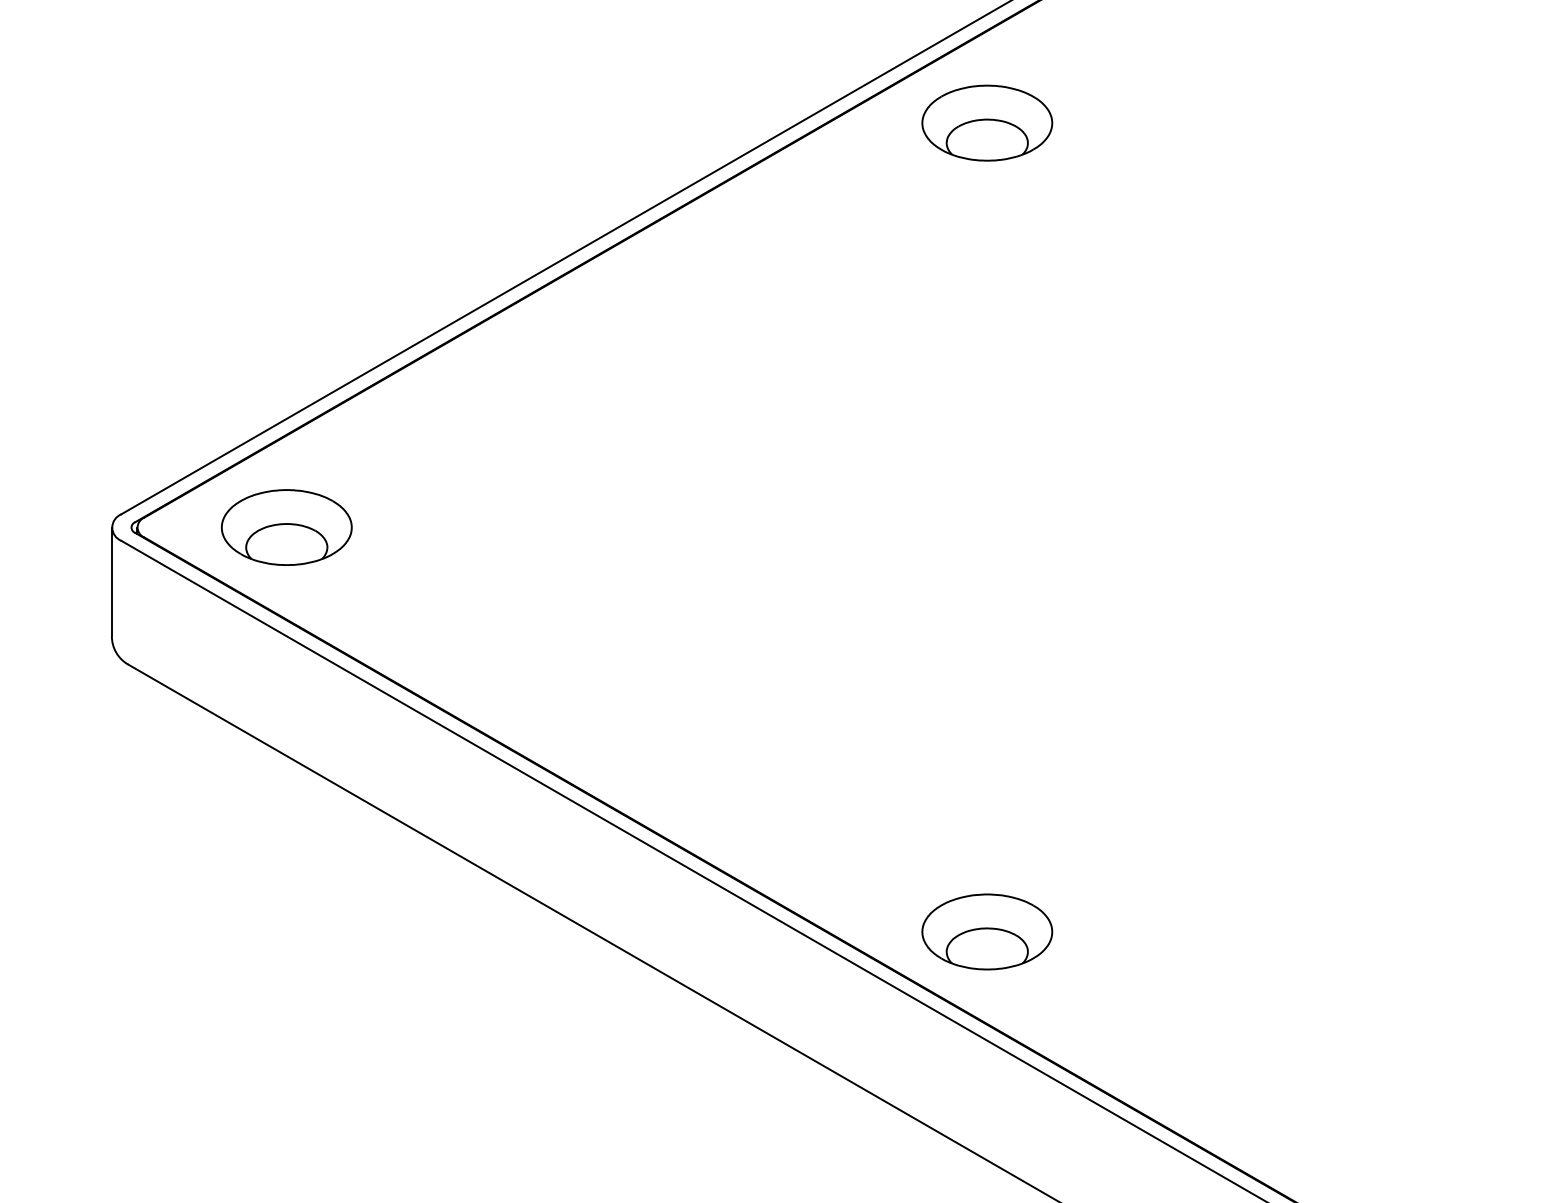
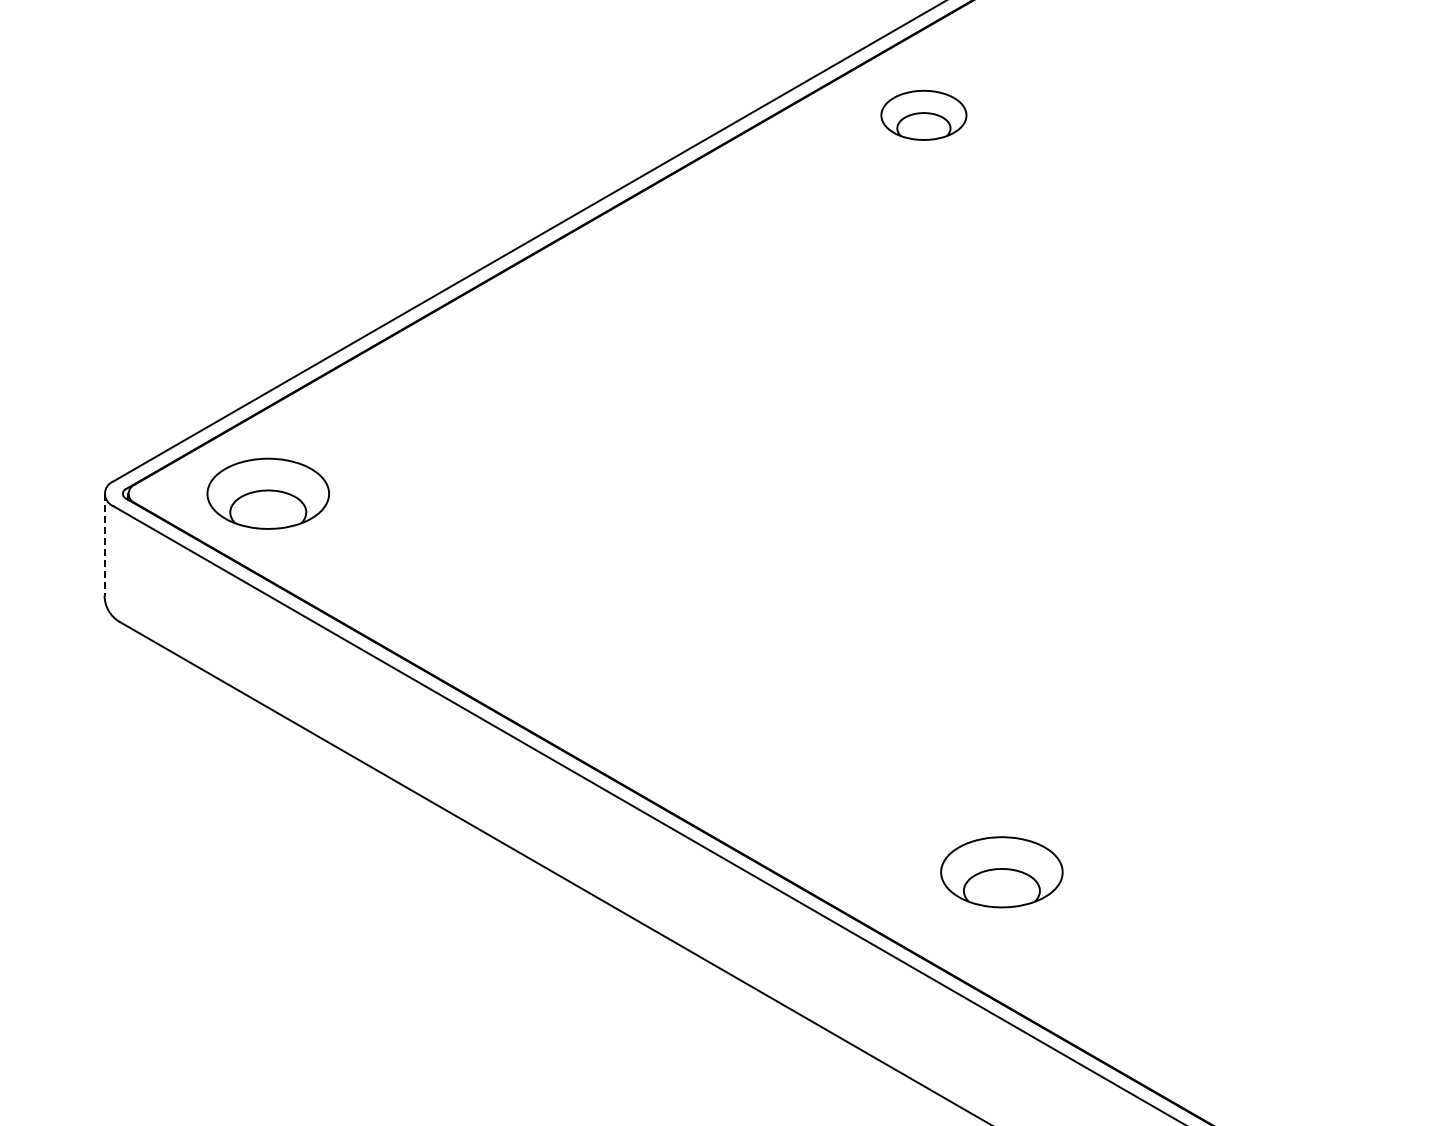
part: (986, 123) -> (923, 115), size x0.7
line: (111, 581) -> (104, 544), solid -> dashed
part: (986, 932) -> (1001, 872), moved

